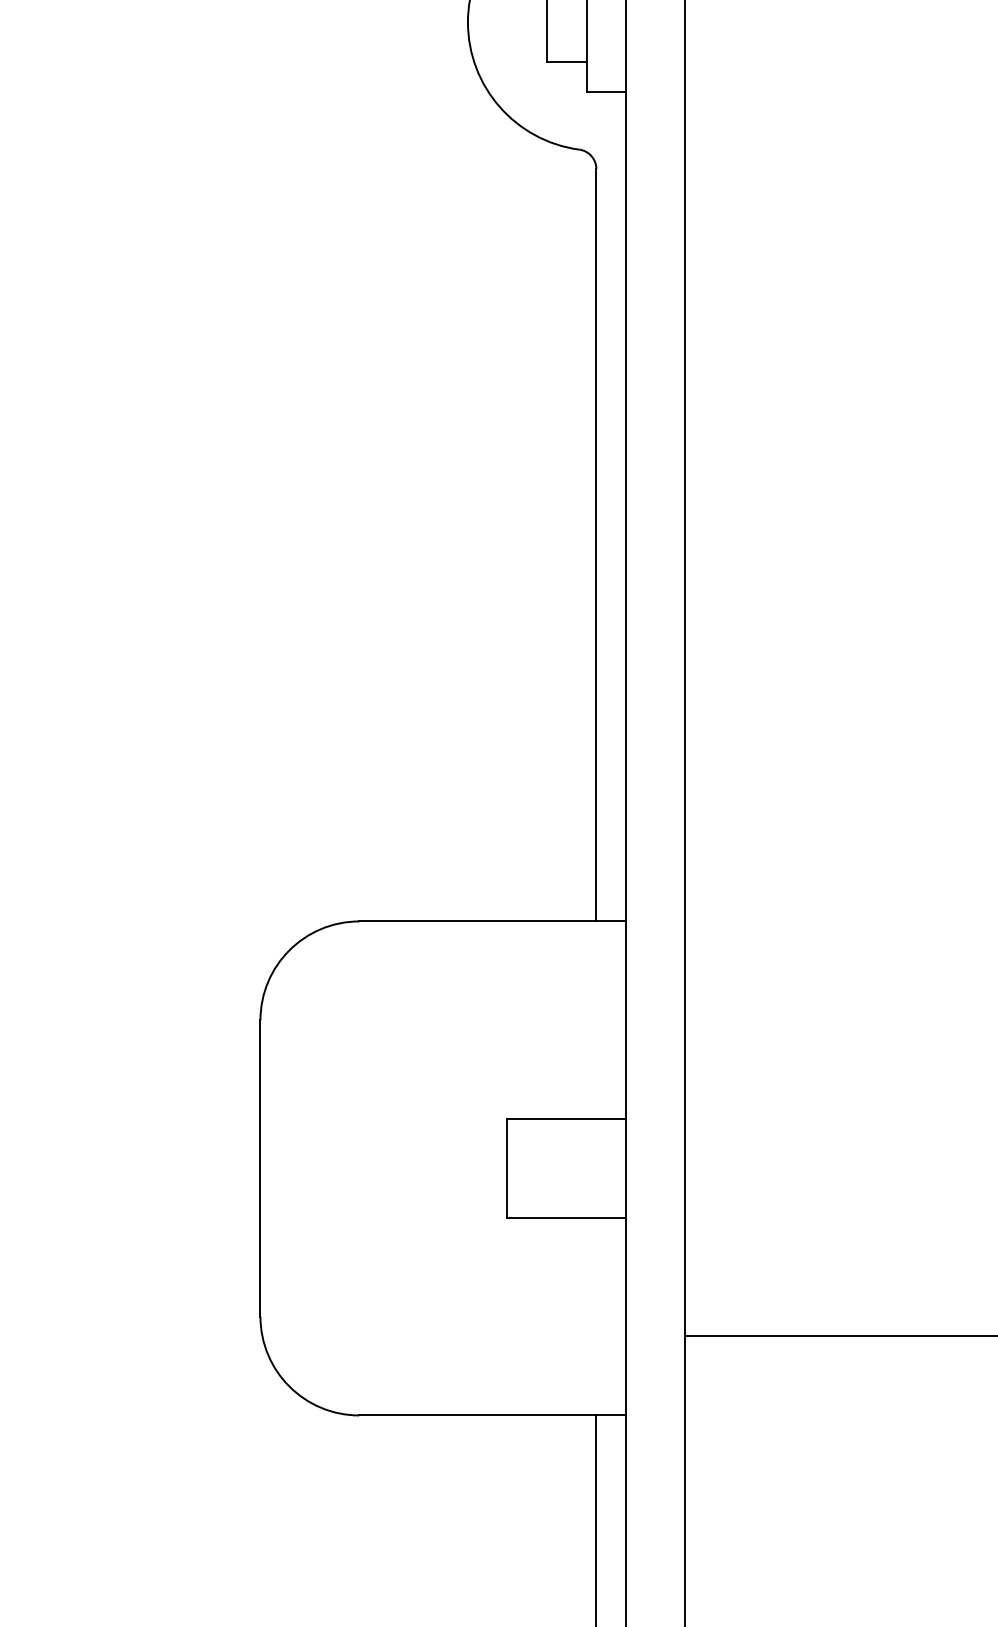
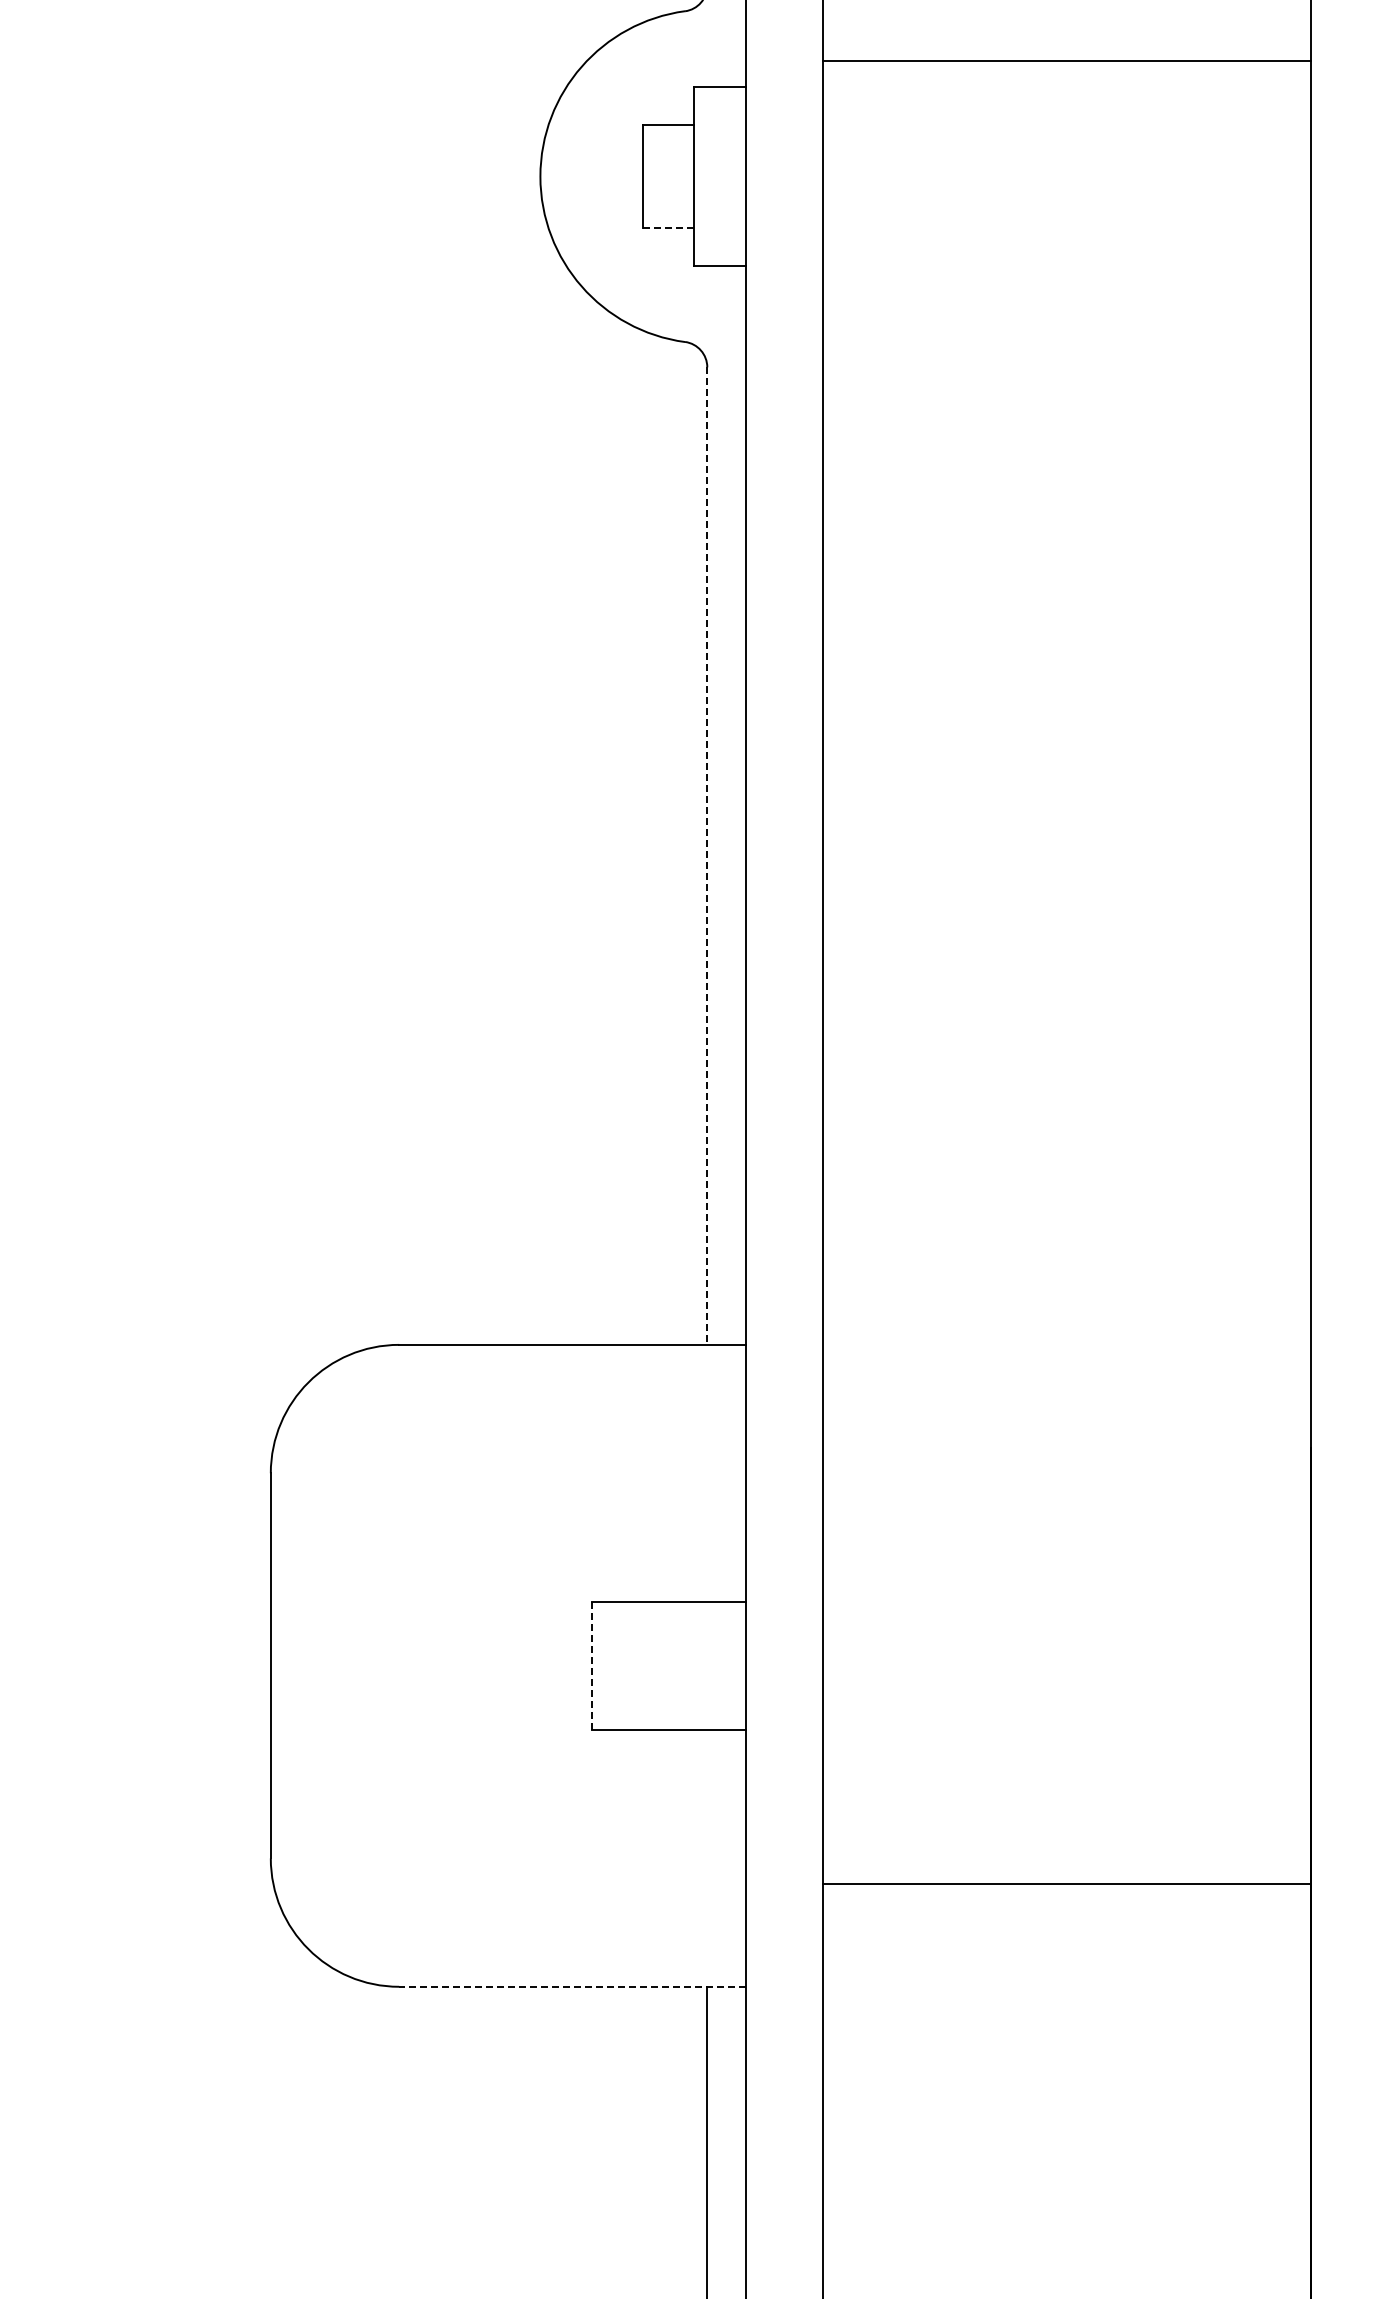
line: (566, 61) -> (668, 227), solid -> dashed
line: (596, 545) -> (707, 856), solid -> dashed
line: (507, 1168) -> (591, 1665), solid -> dashed
line: (492, 1415) -> (572, 1986), solid -> dashed

